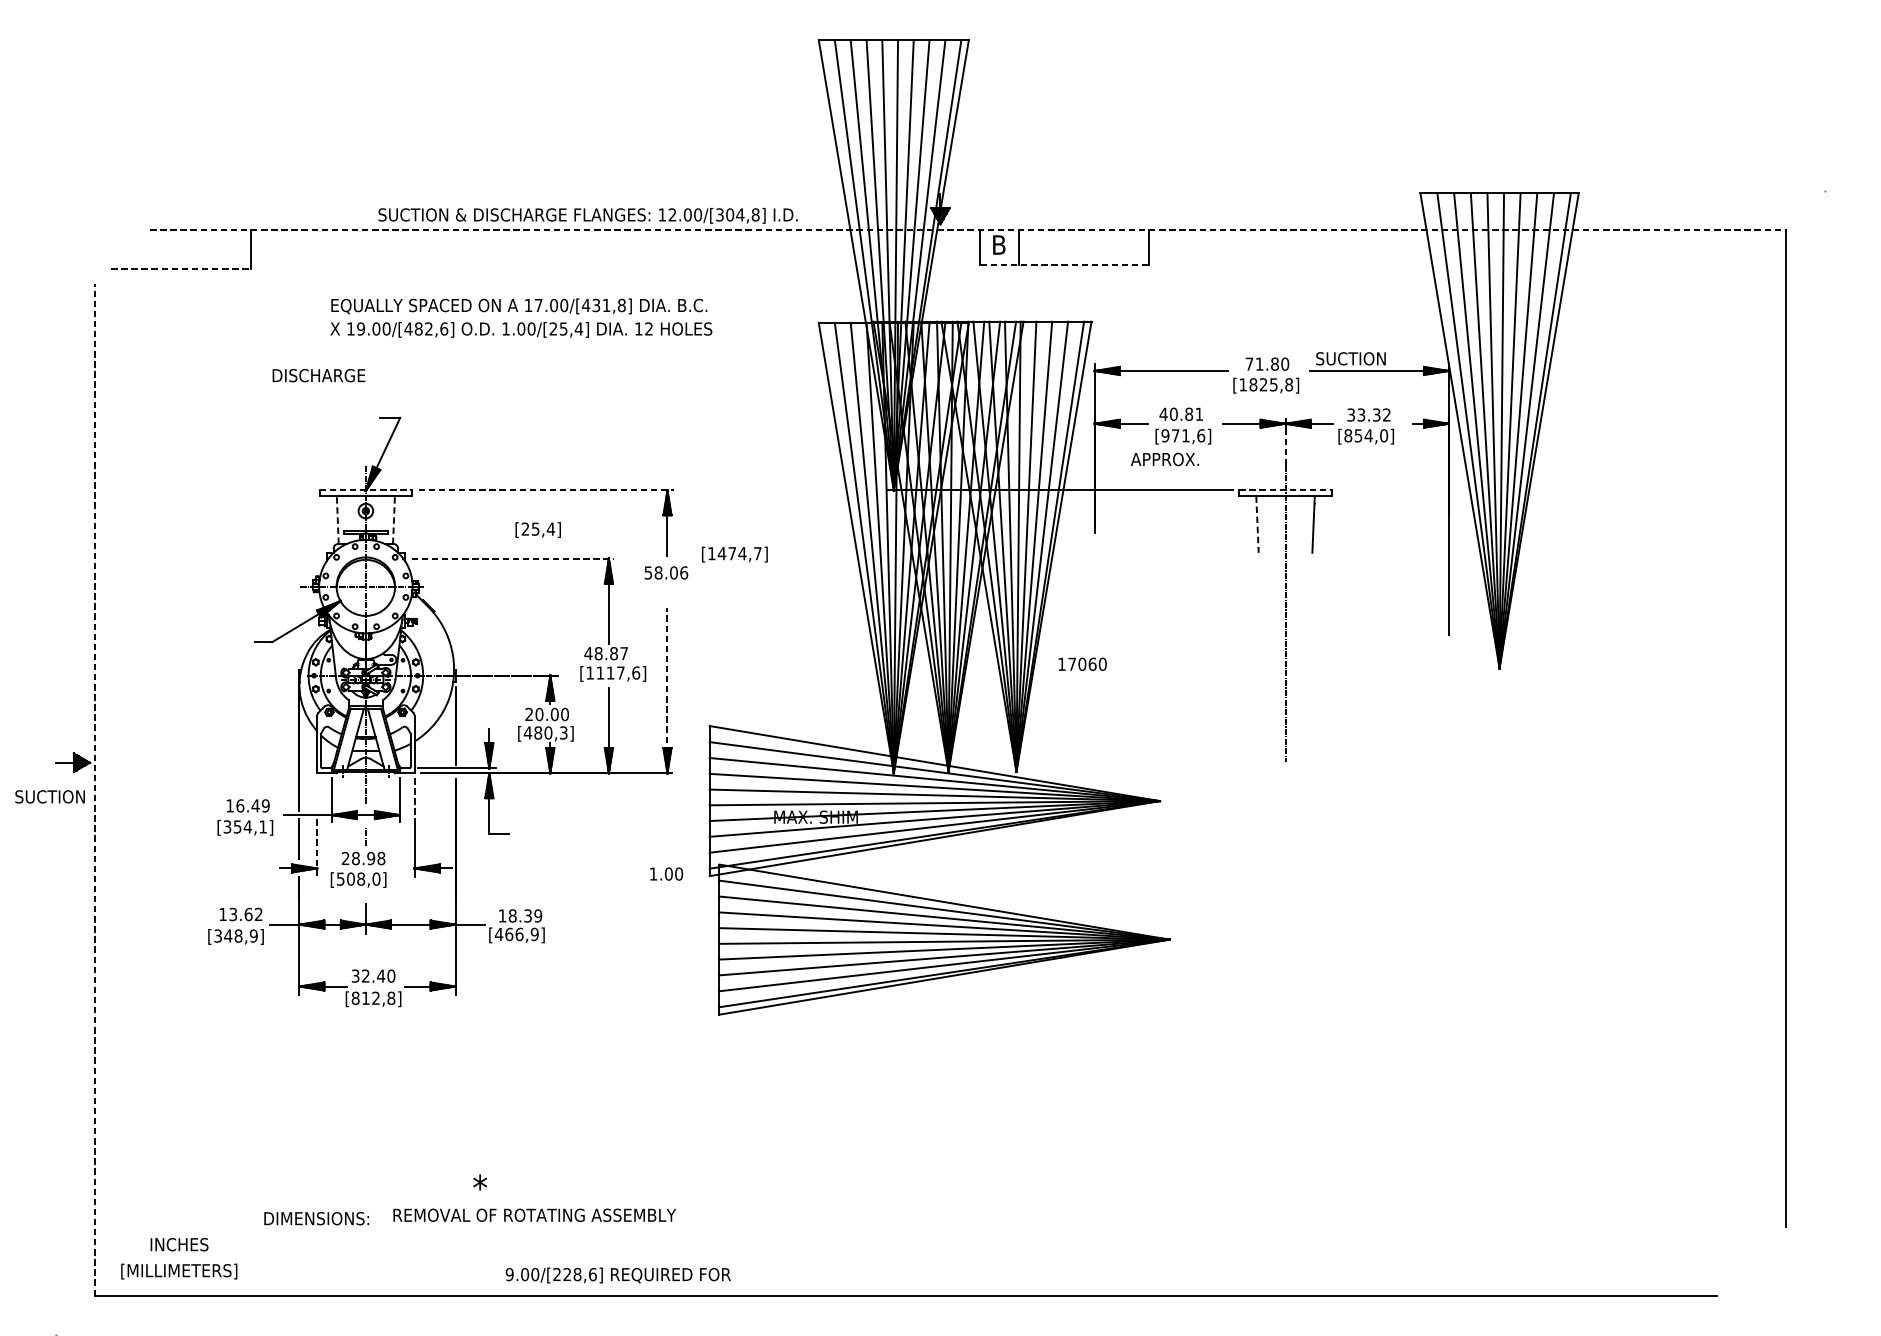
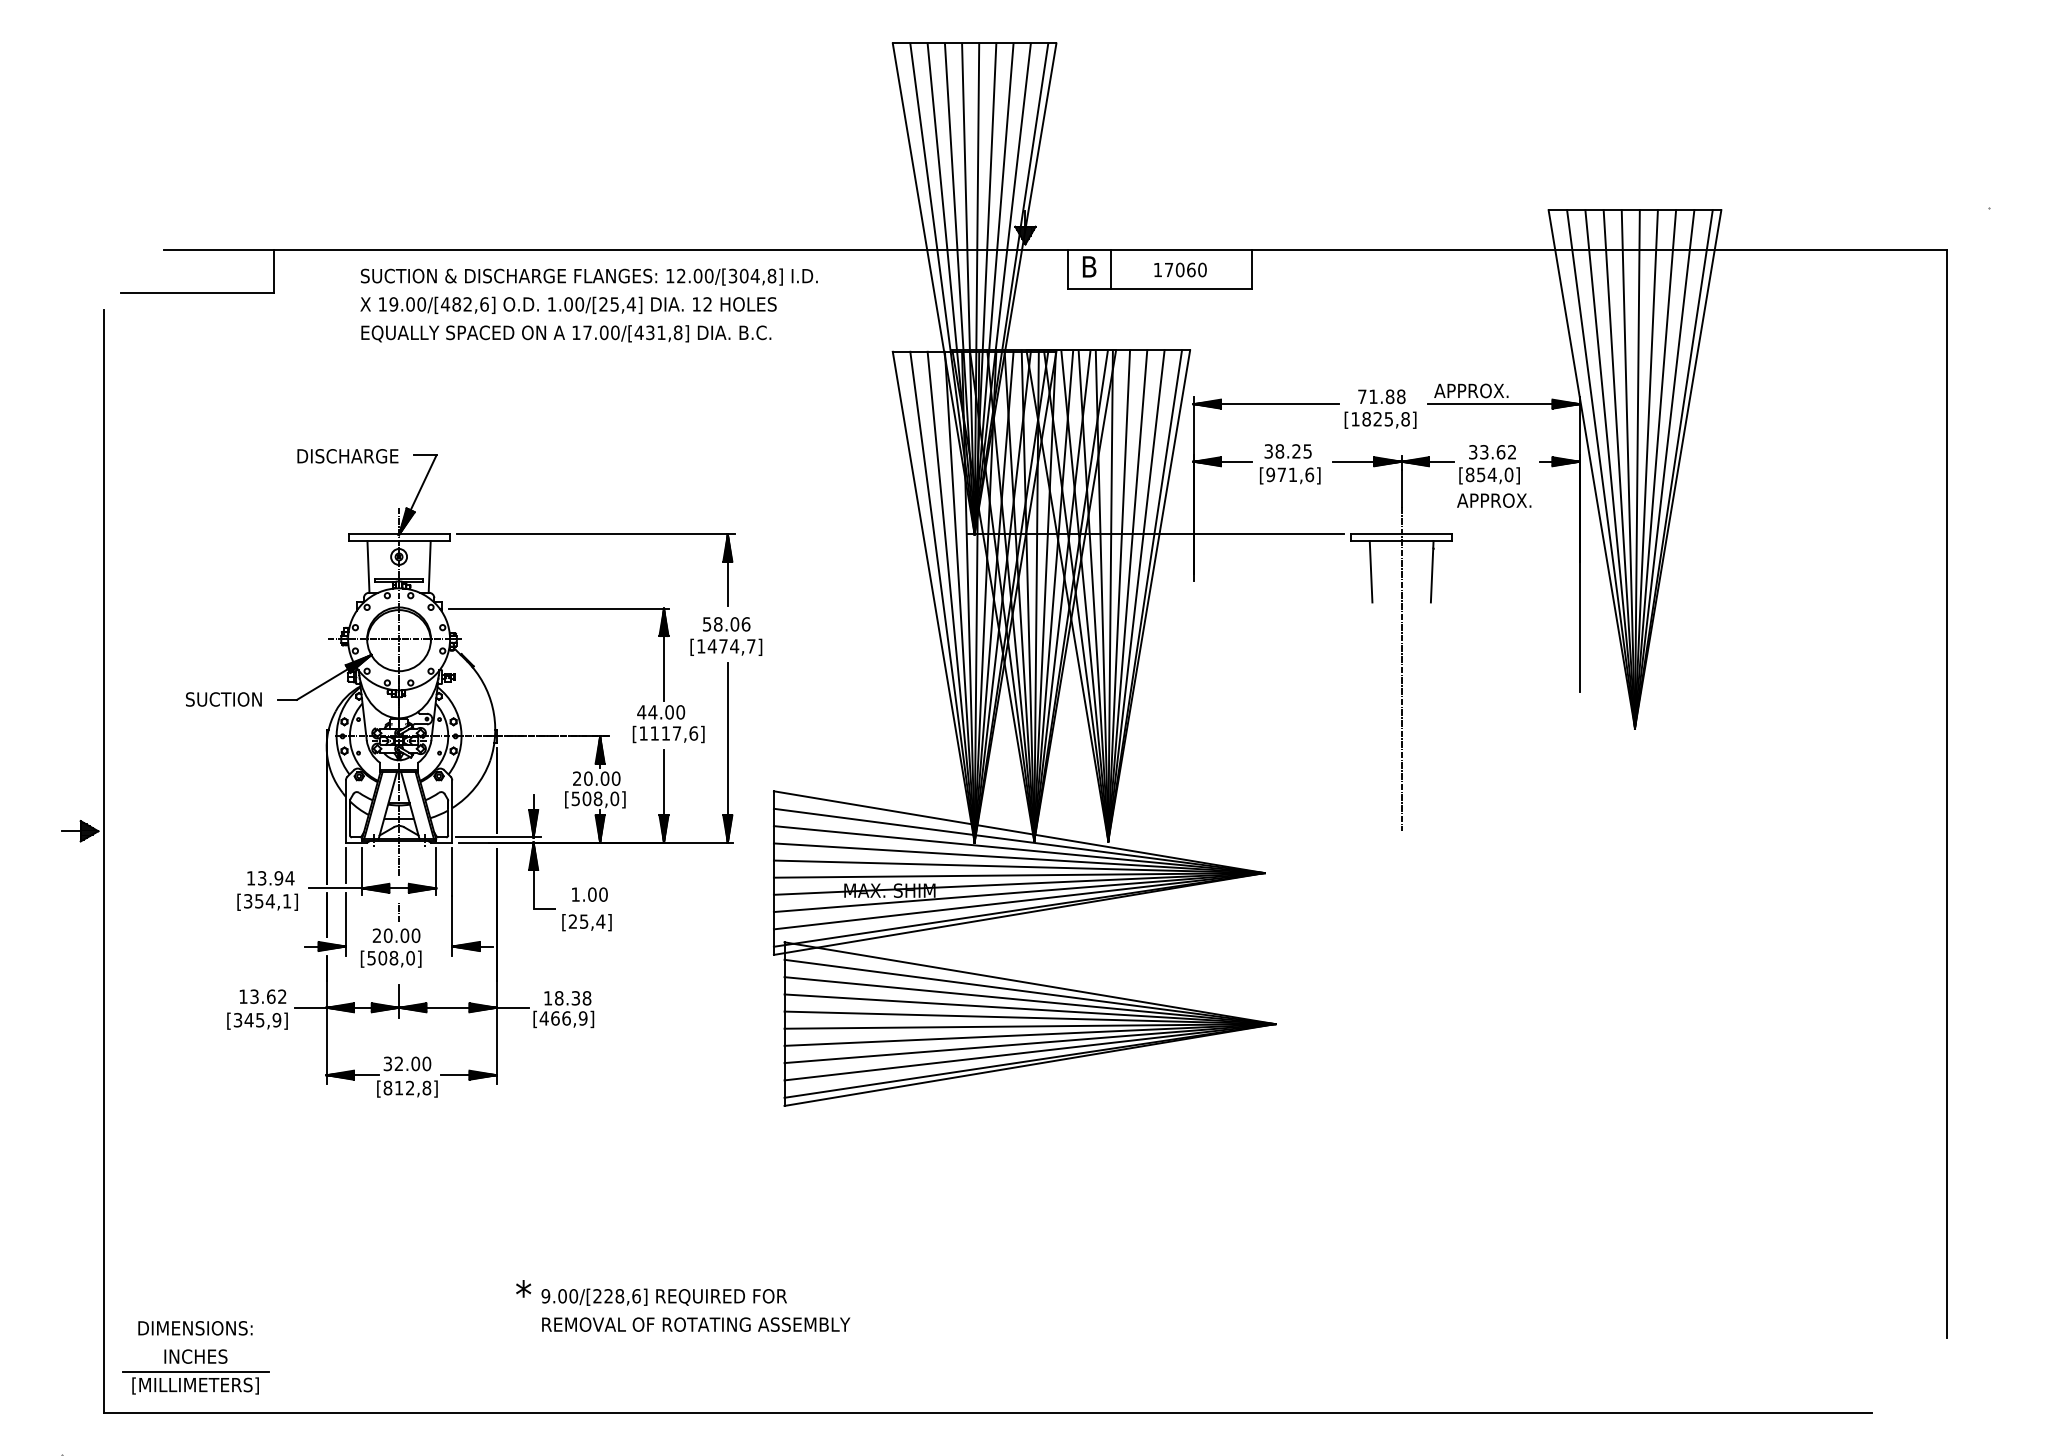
text: (588, 215) -> (589, 276), moved
line: (968, 229) -> (1055, 250), dashed -> solid
line: (1063, 265) -> (1159, 289), dashed -> solid
line: (181, 268) -> (198, 292), dashed -> solid
text: (521, 329) -> (568, 304), moved
text: (1350, 358) -> (1472, 390), SUCTION -> APPROX.
text: (1285, 363) -> (1401, 396), 71.80 -> 71.88
text: (318, 375) -> (347, 456), moved
text: (1180, 414) -> (1287, 451), 40.81 -> 38.25
text: (1376, 415) -> (1500, 452), 33.32 -> 33.62
line: (1285, 448) -> (1401, 488), dashed -> solid
text: (1165, 459) -> (1494, 500), moved
line: (366, 490) -> (399, 534), dashed -> solid
line: (546, 490) -> (596, 534), dashed -> solid
line: (1285, 490) -> (1401, 534), dashed -> solid
line: (337, 519) -> (368, 566), dashed -> solid
line: (393, 519) -> (429, 566), dashed -> solid
line: (1257, 524) -> (1371, 571), dashed -> solid
text: (537, 529) -> (586, 922), moved
text: (735, 553) -> (726, 646), moved
line: (513, 558) -> (559, 608), dashed -> solid
text: (611, 653) -> (666, 712), 48.87 -> 44.00
text: (1082, 663) -> (1180, 269), moved
line: (667, 690) -> (727, 752), dashed -> solid
text: (546, 732) -> (595, 798), [480,3] -> [508,0]
line: (95, 789) -> (104, 860), dashed -> solid
line: (316, 794) -> (345, 865), added
text: (49, 796) -> (223, 699), moved
line: (414, 800) -> (452, 872), dashed -> solid
text: (253, 806) -> (276, 878), 16.49 -> 13.94
line: (316, 848) -> (345, 924), dashed -> solid
text: (368, 858) -> (401, 935), 28.98 -> 20.00
text: (666, 873) -> (589, 894), moved
text: (537, 916) -> (586, 998), 18.39 -> 18.38
text: (238, 936) -> (260, 1020), [348,9] -> [345,9]
text: (380, 975) -> (415, 1063), 32.40 -> 32.00
text: (535, 1215) -> (696, 1324), moved
text: (316, 1218) -> (195, 1328), moved
line: (179, 1258) -> (195, 1371), added
text: (617, 1274) -> (663, 1296), moved

